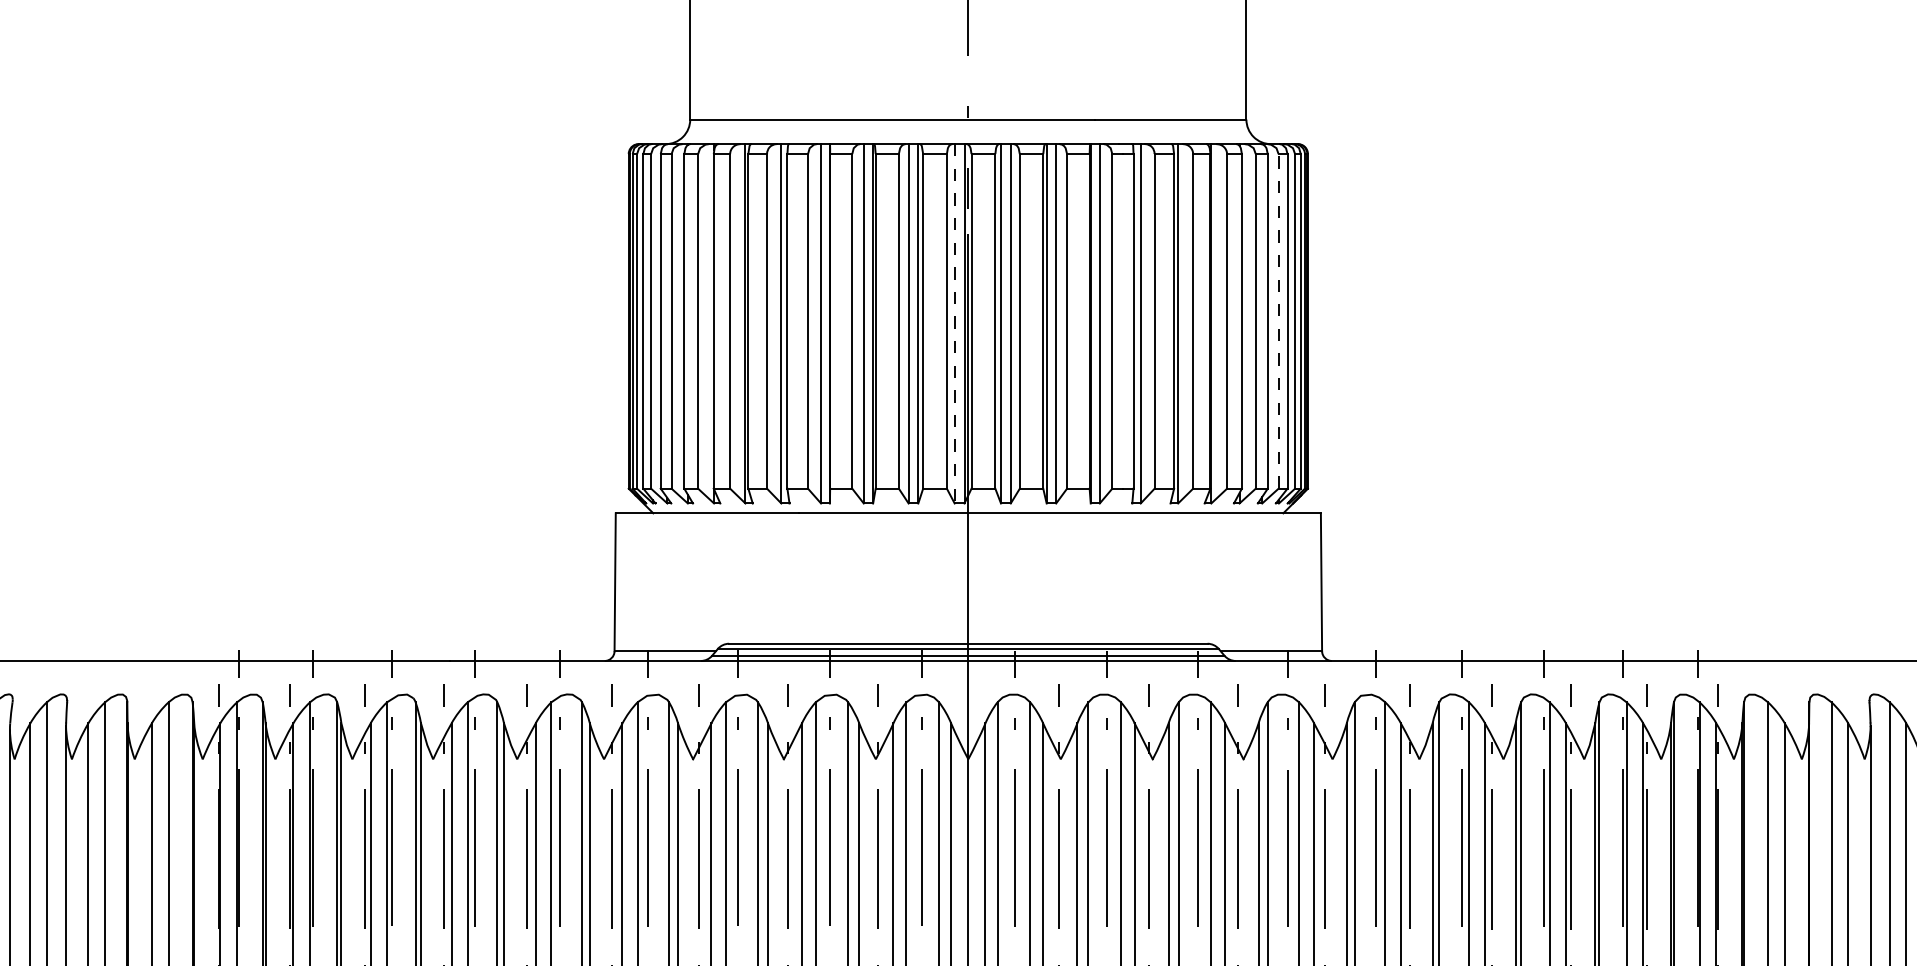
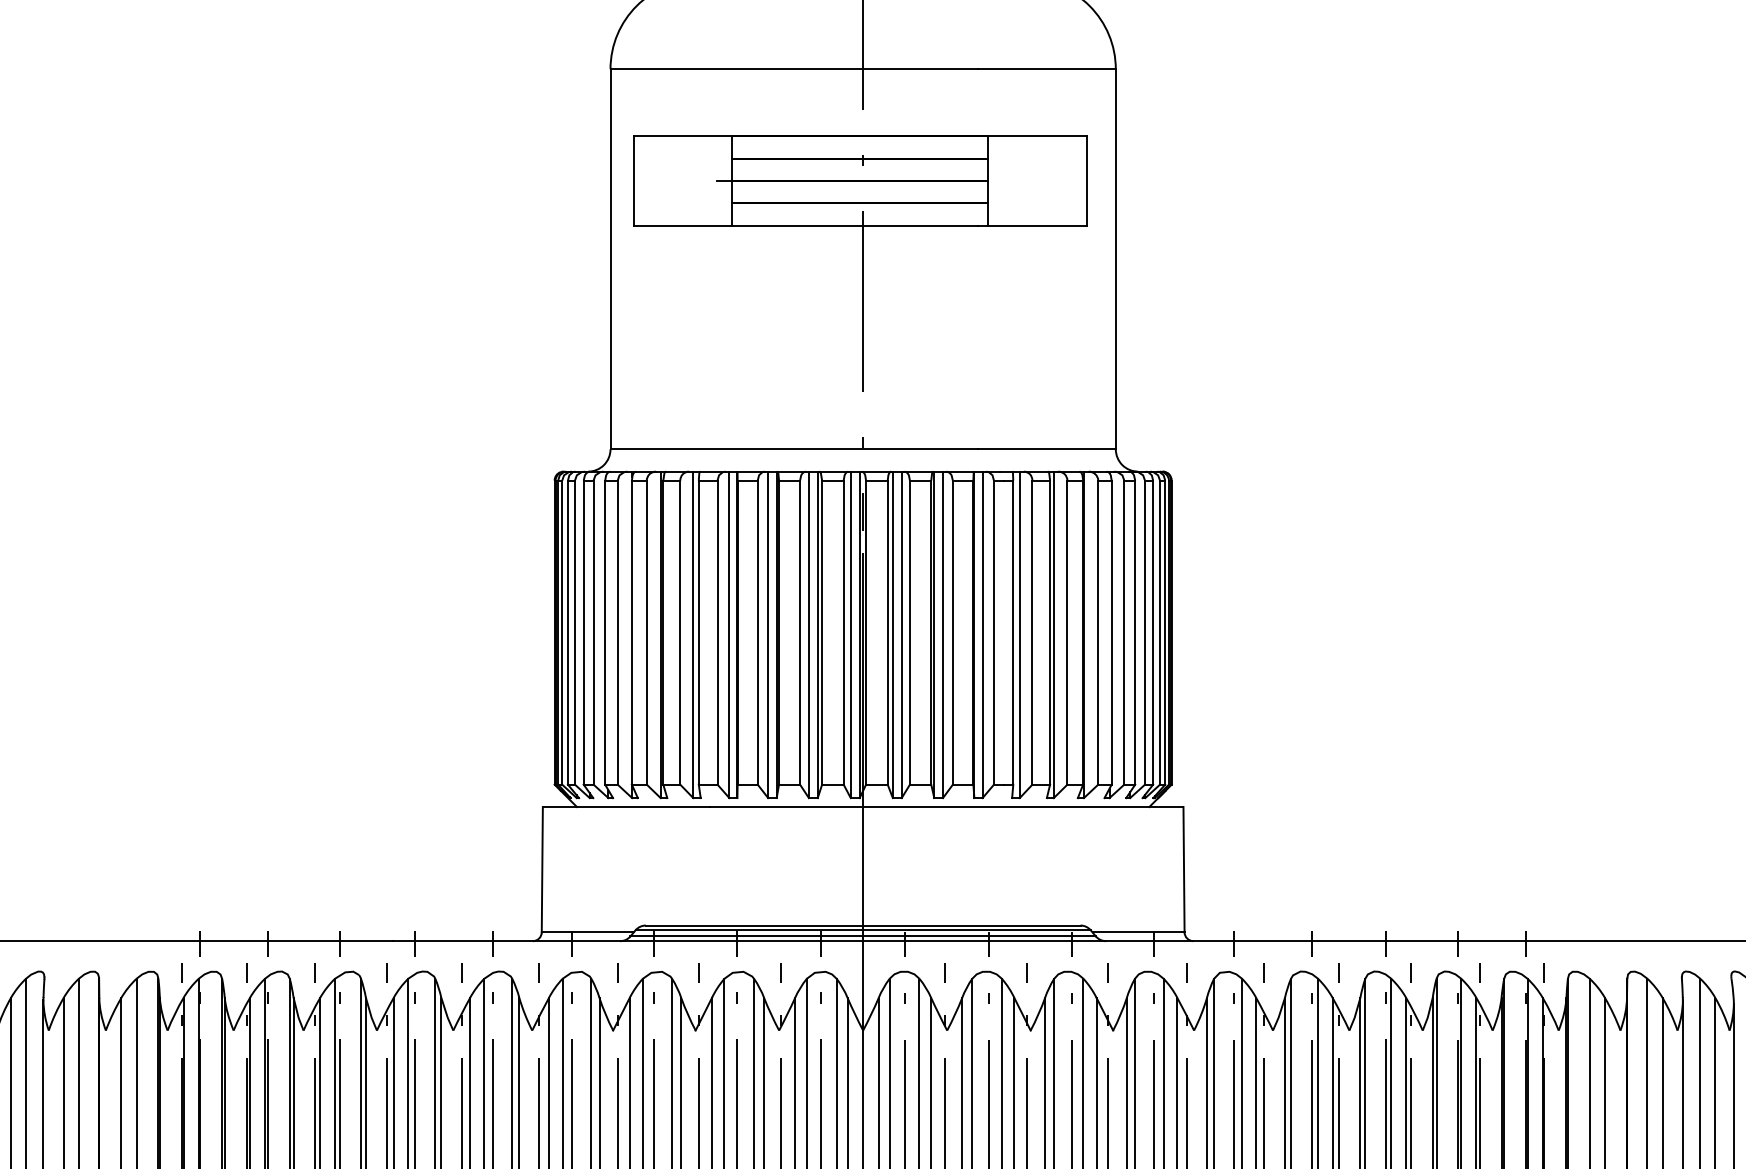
line: (1279, 321) -> (1145, 632), dashed -> solid
line: (954, 324) -> (850, 635), dashed -> solid

